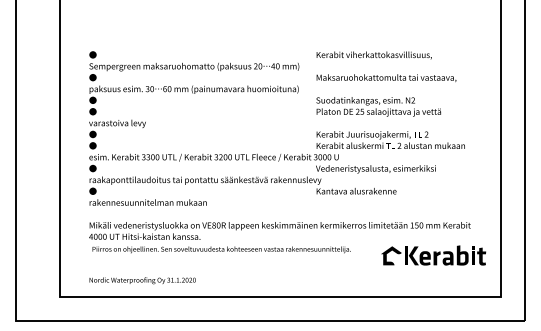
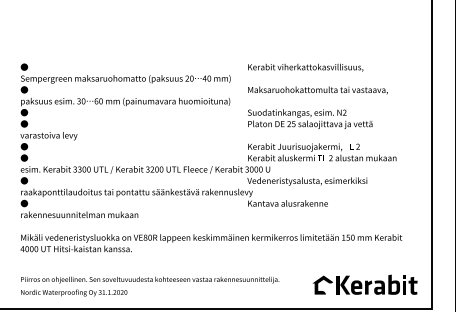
text: (221, 249) -> (149, 279), moved
part: (433, 255) -> (364, 284), moved

